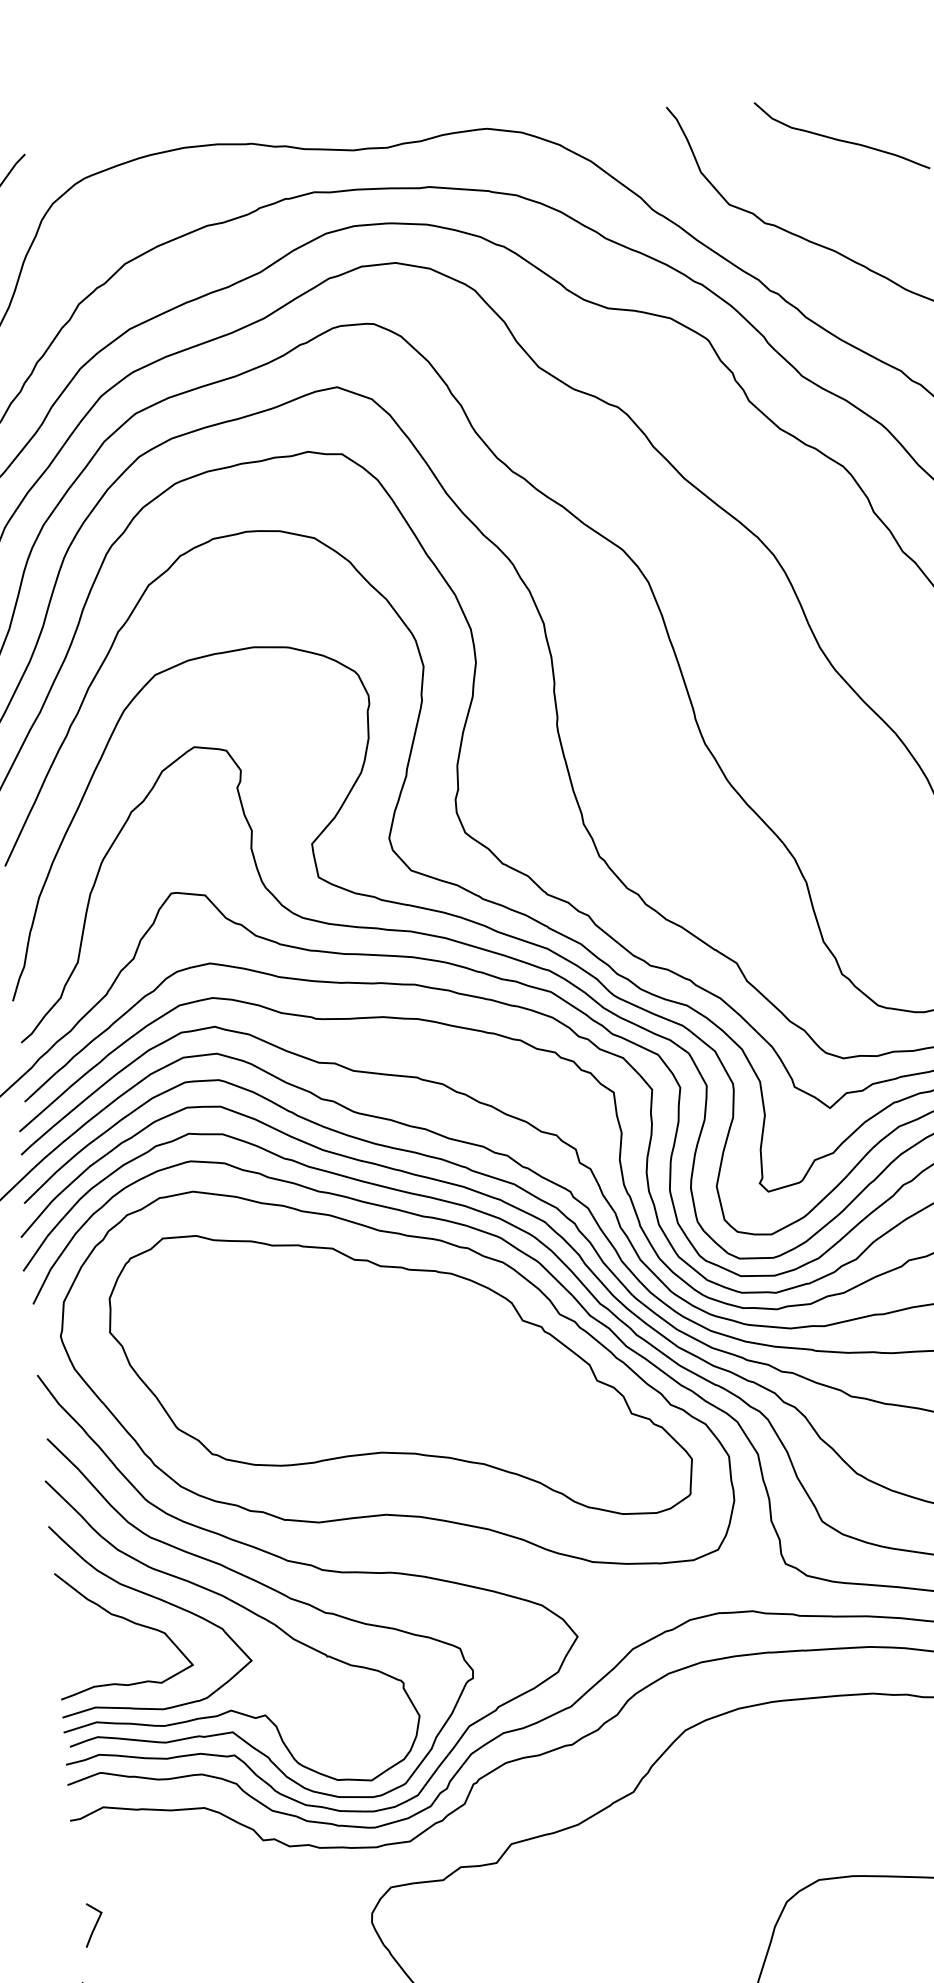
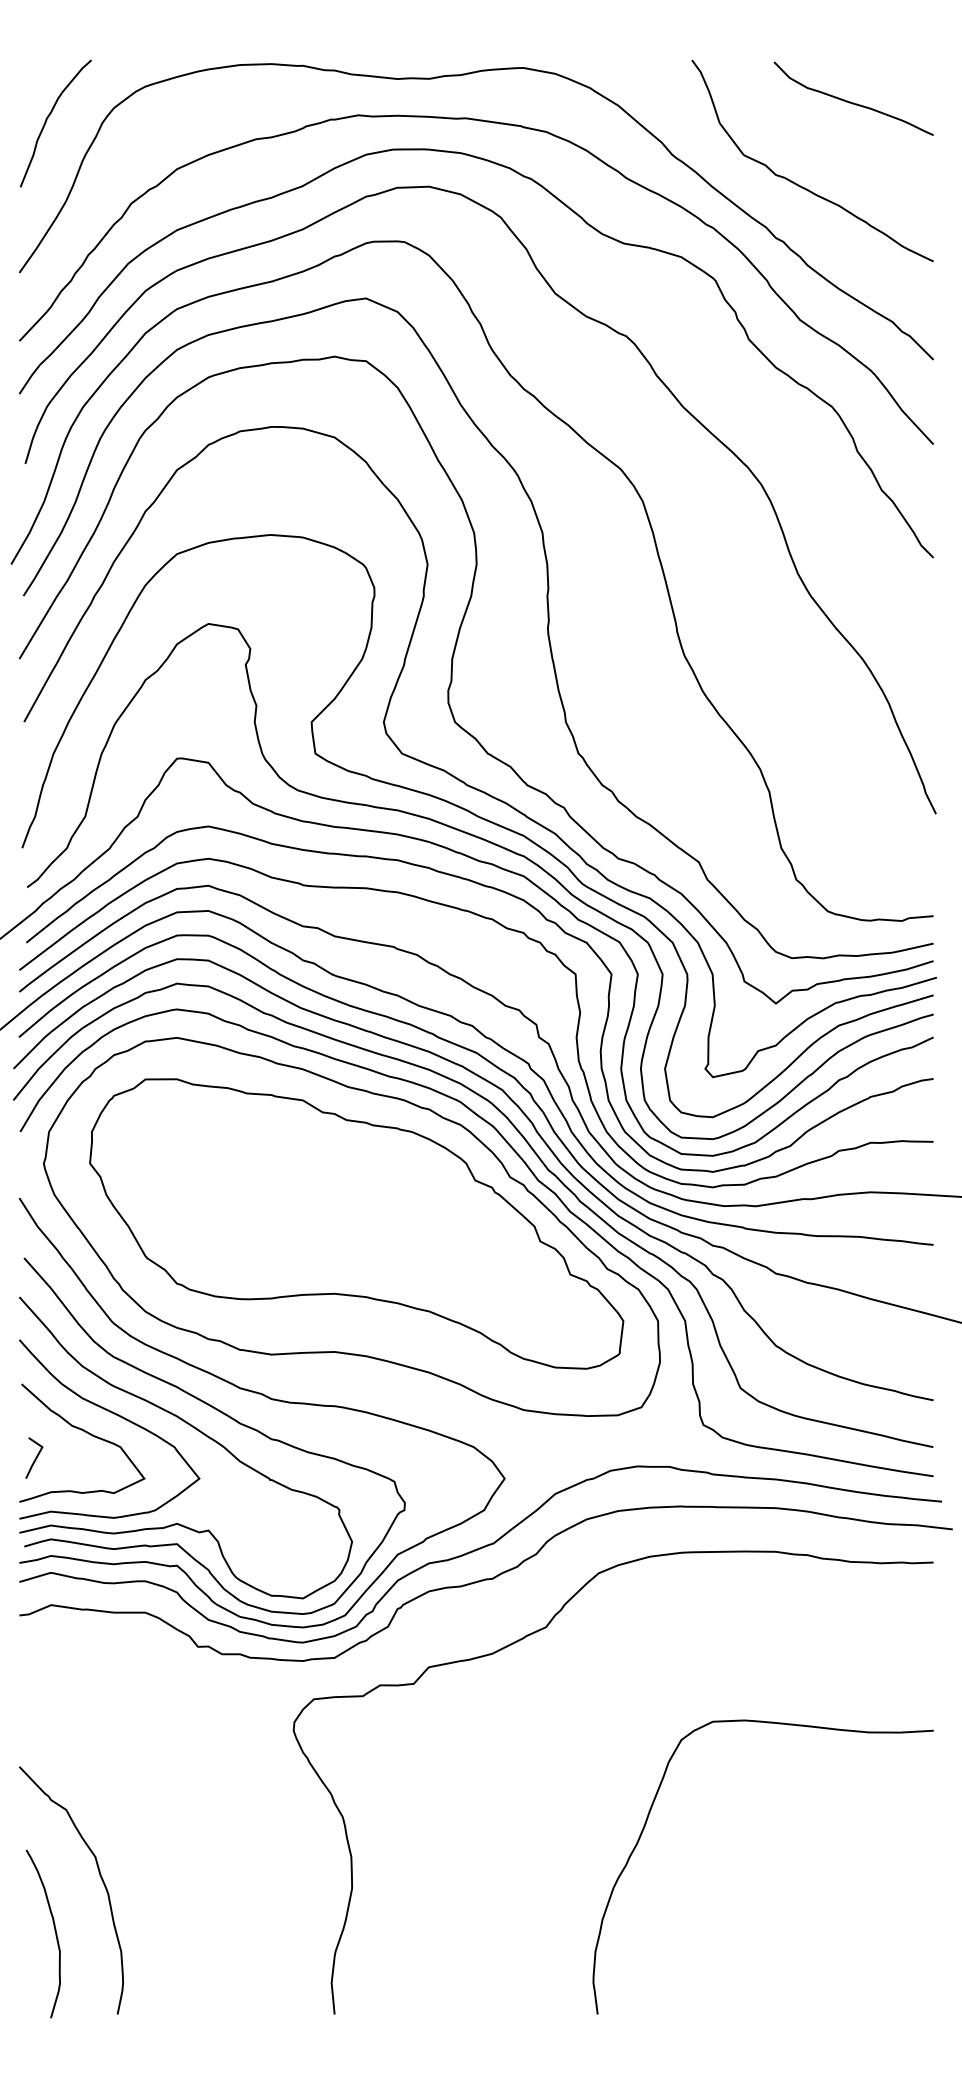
line: (94, 1924) -> (35, 1457), moved

